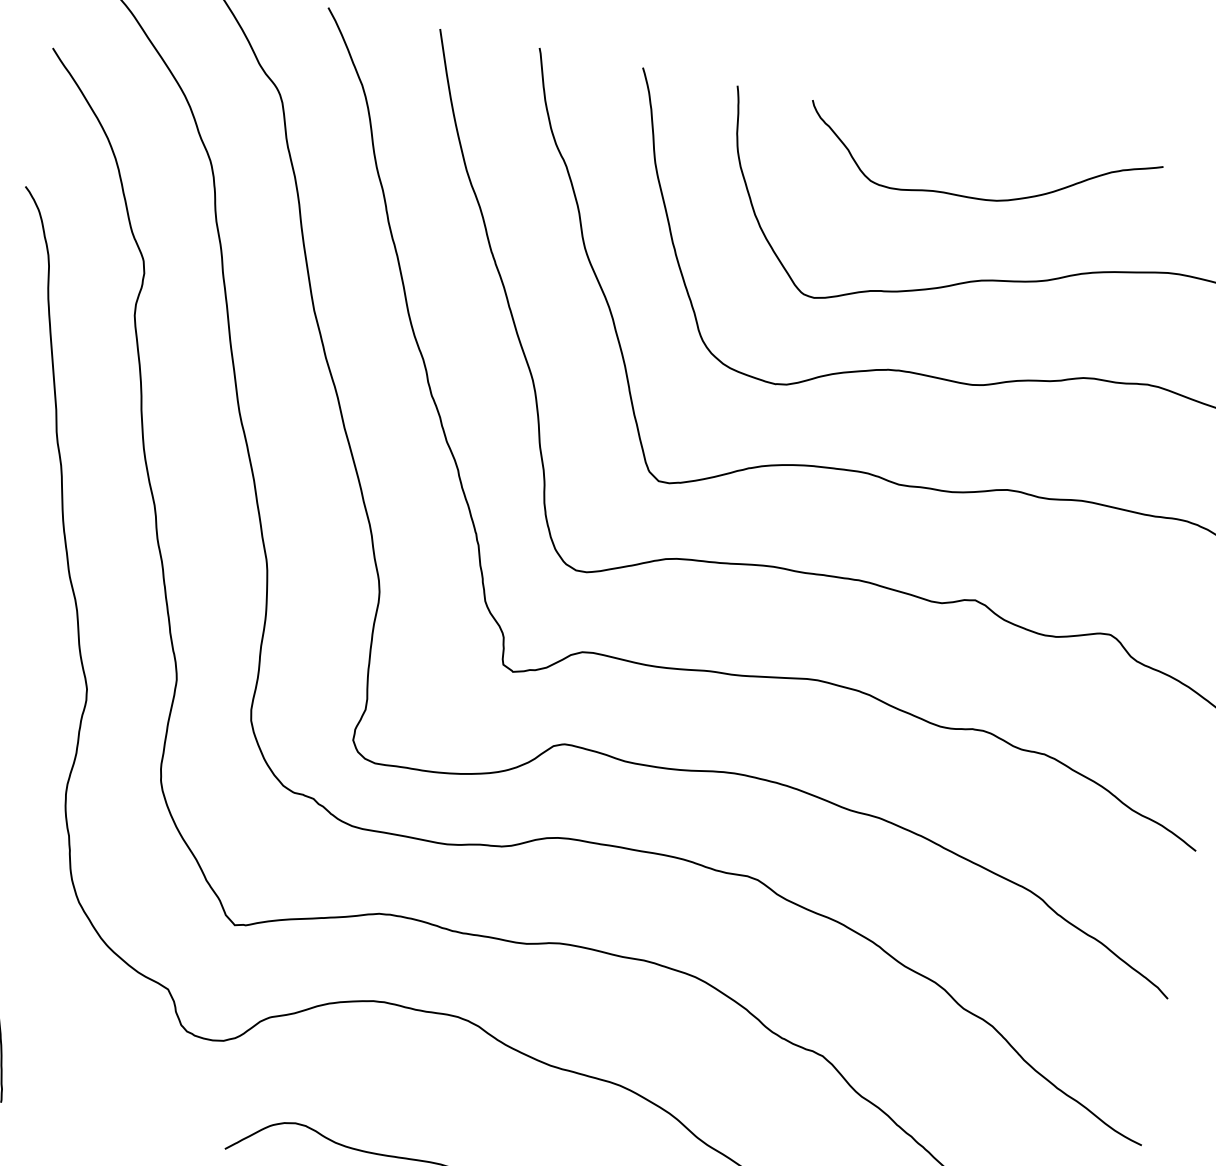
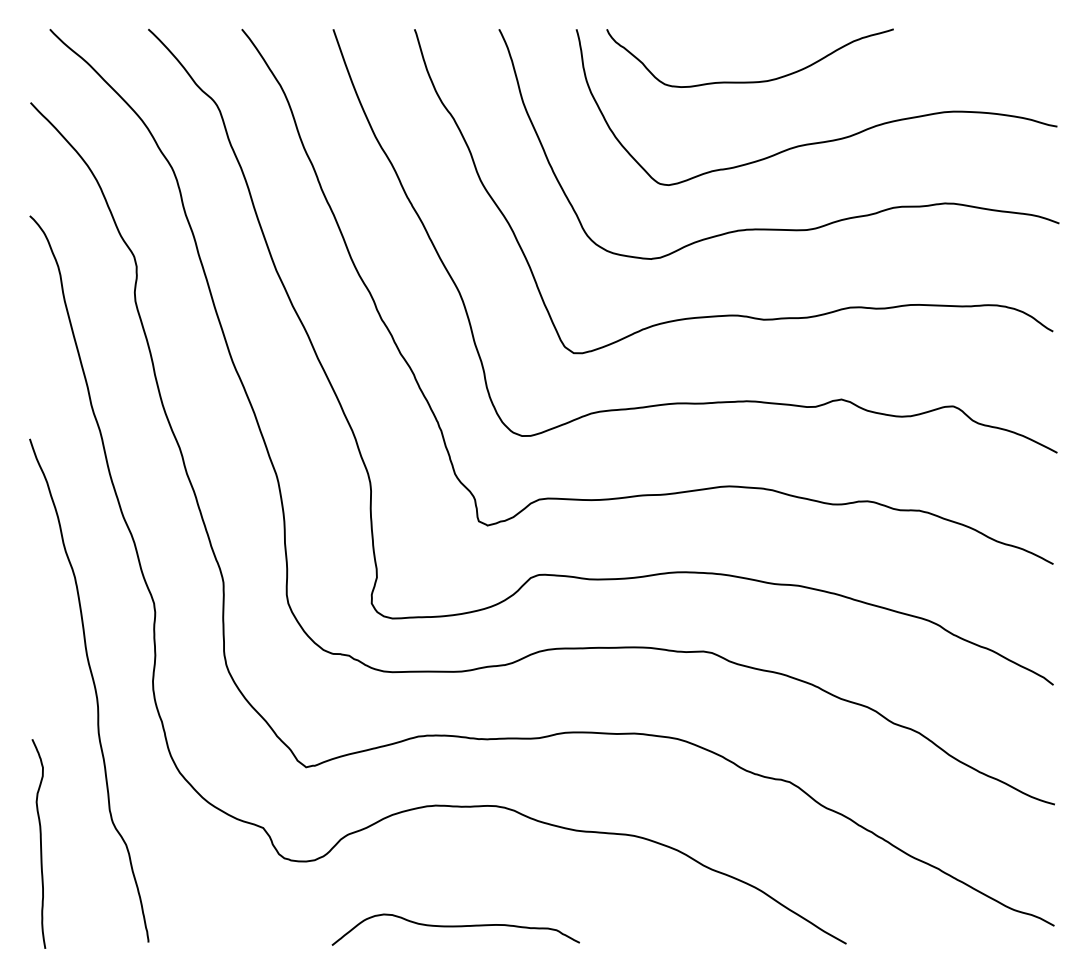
curve: (974, 197) -> (749, 81), moved

